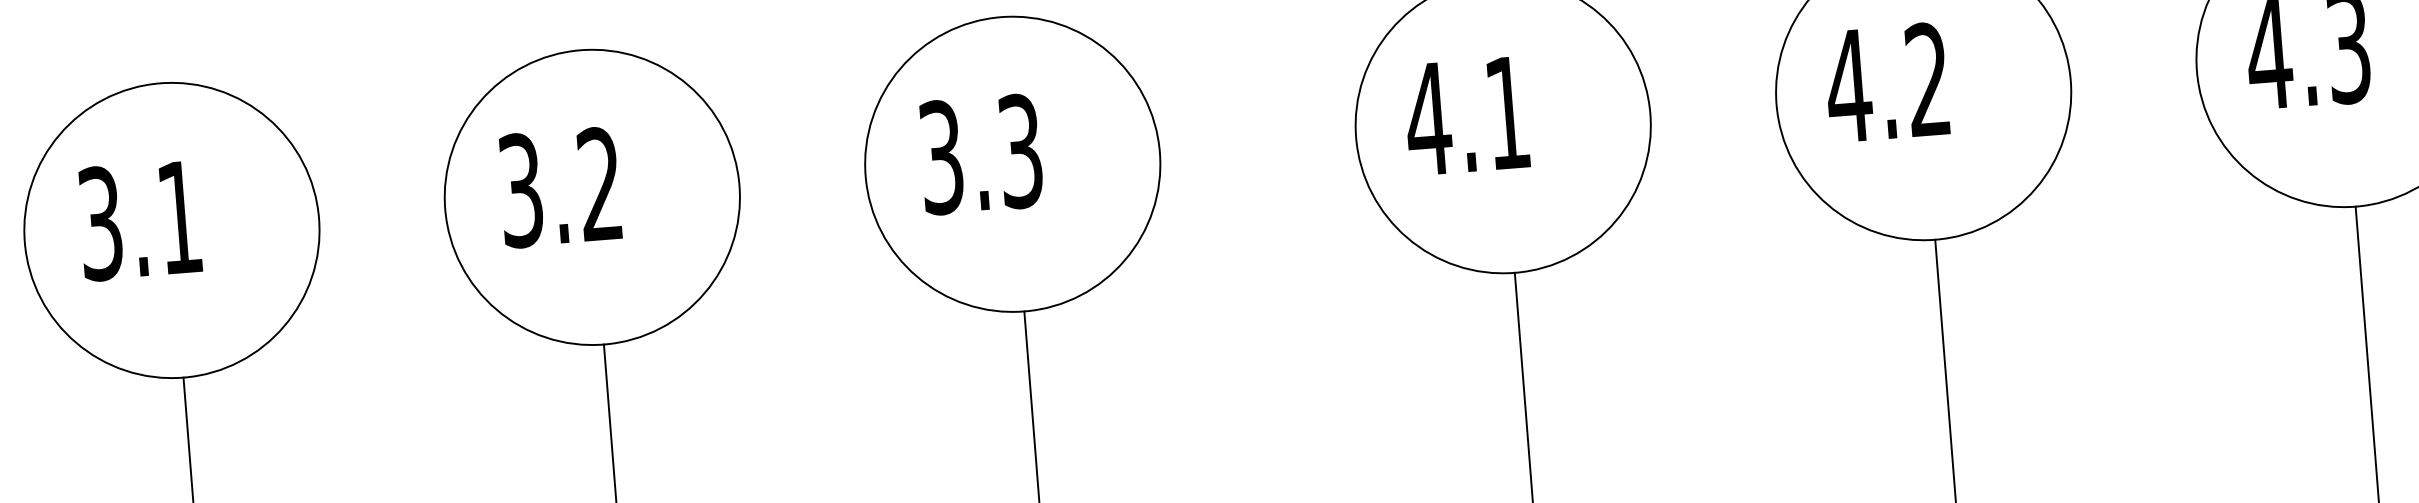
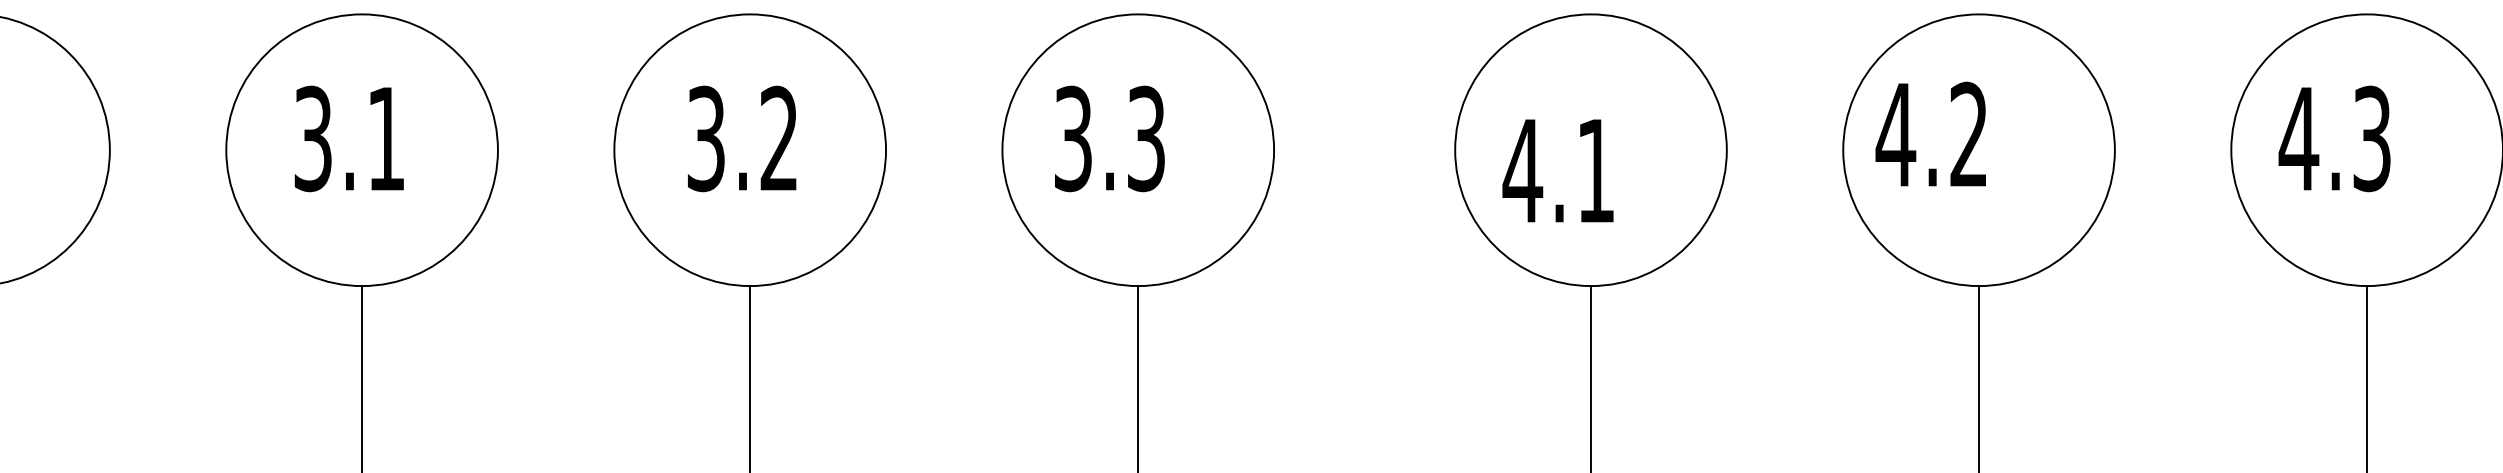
text: (1886, 81) -> (1930, 133), moved
text: (1465, 115) -> (1557, 170), moved
text: (560, 187) -> (742, 138), moved
text: (138, 220) -> (348, 138), moved

